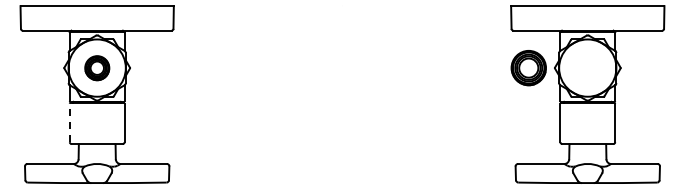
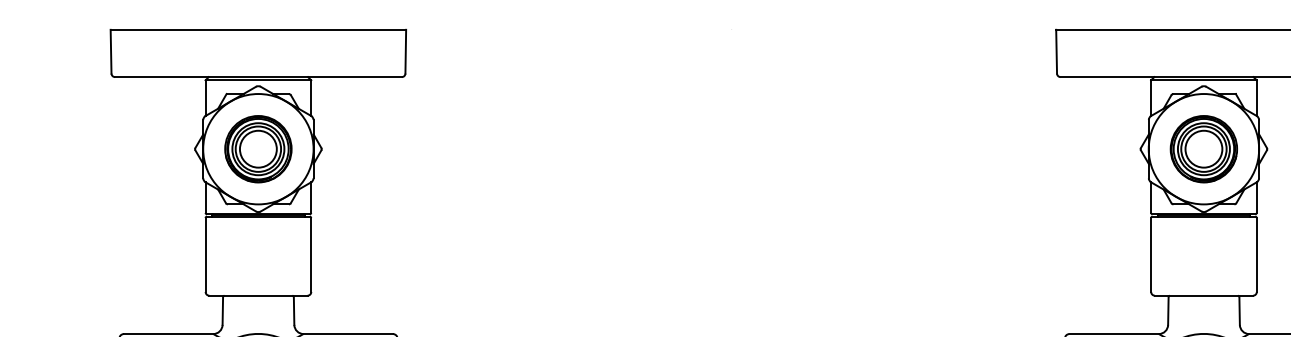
part: (97, 68) -> (258, 149), size x1.43
part: (528, 68) -> (1203, 149), moved
line: (69, 122) -> (205, 254), dashed -> solid

